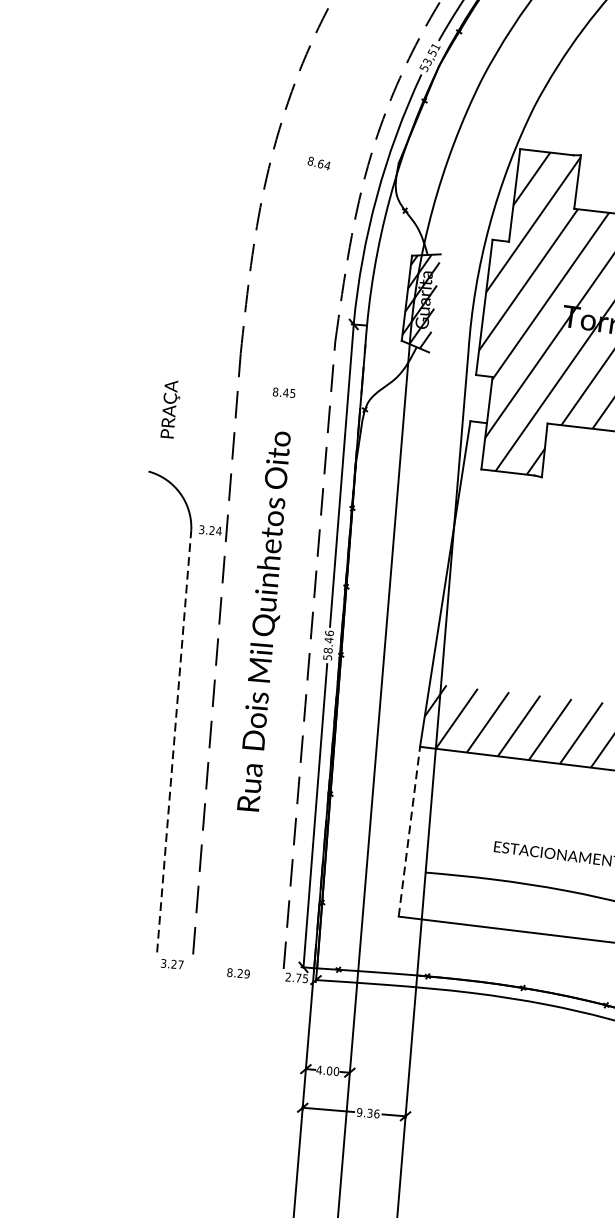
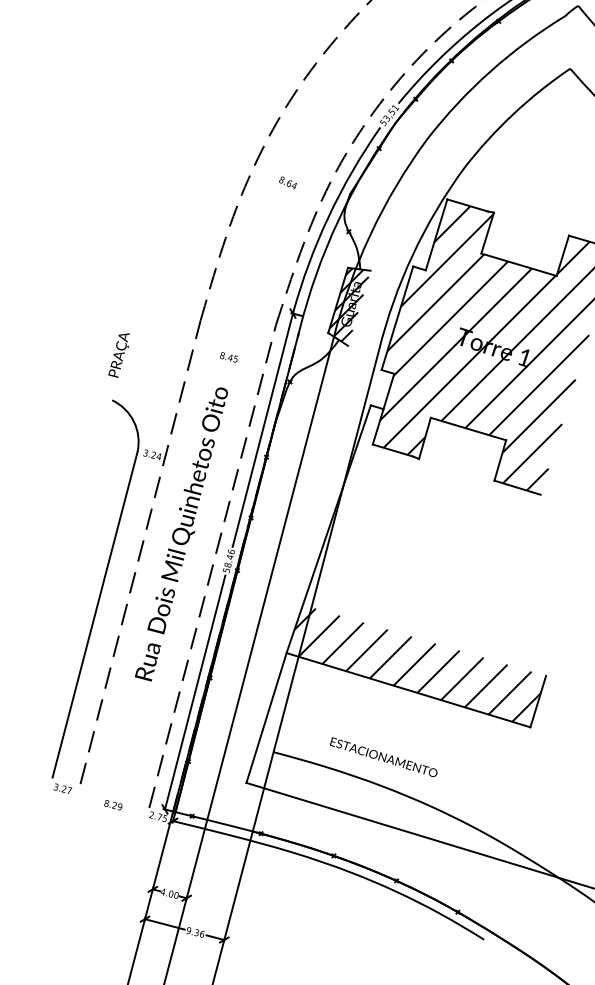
text: (168, 410) -> (118, 355), moved
line: (174, 740) -> (95, 614), dashed -> solid
line: (409, 832) -> (266, 718), dashed -> solid

